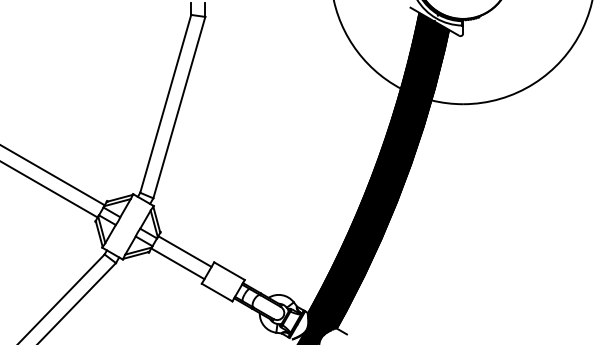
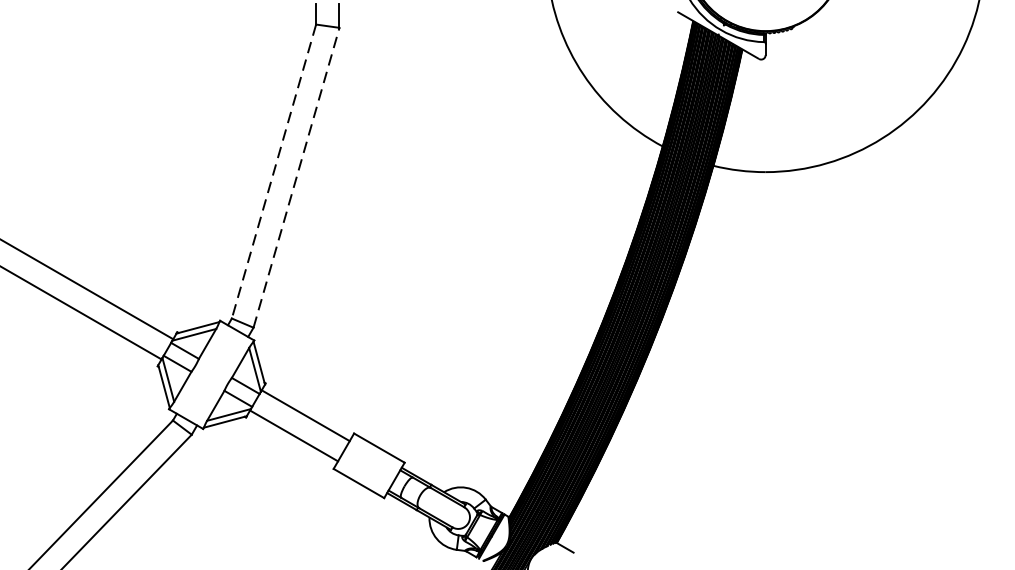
line: (165, 104) -> (273, 172), solid -> dashed
line: (179, 107) -> (296, 177), solid -> dashed

